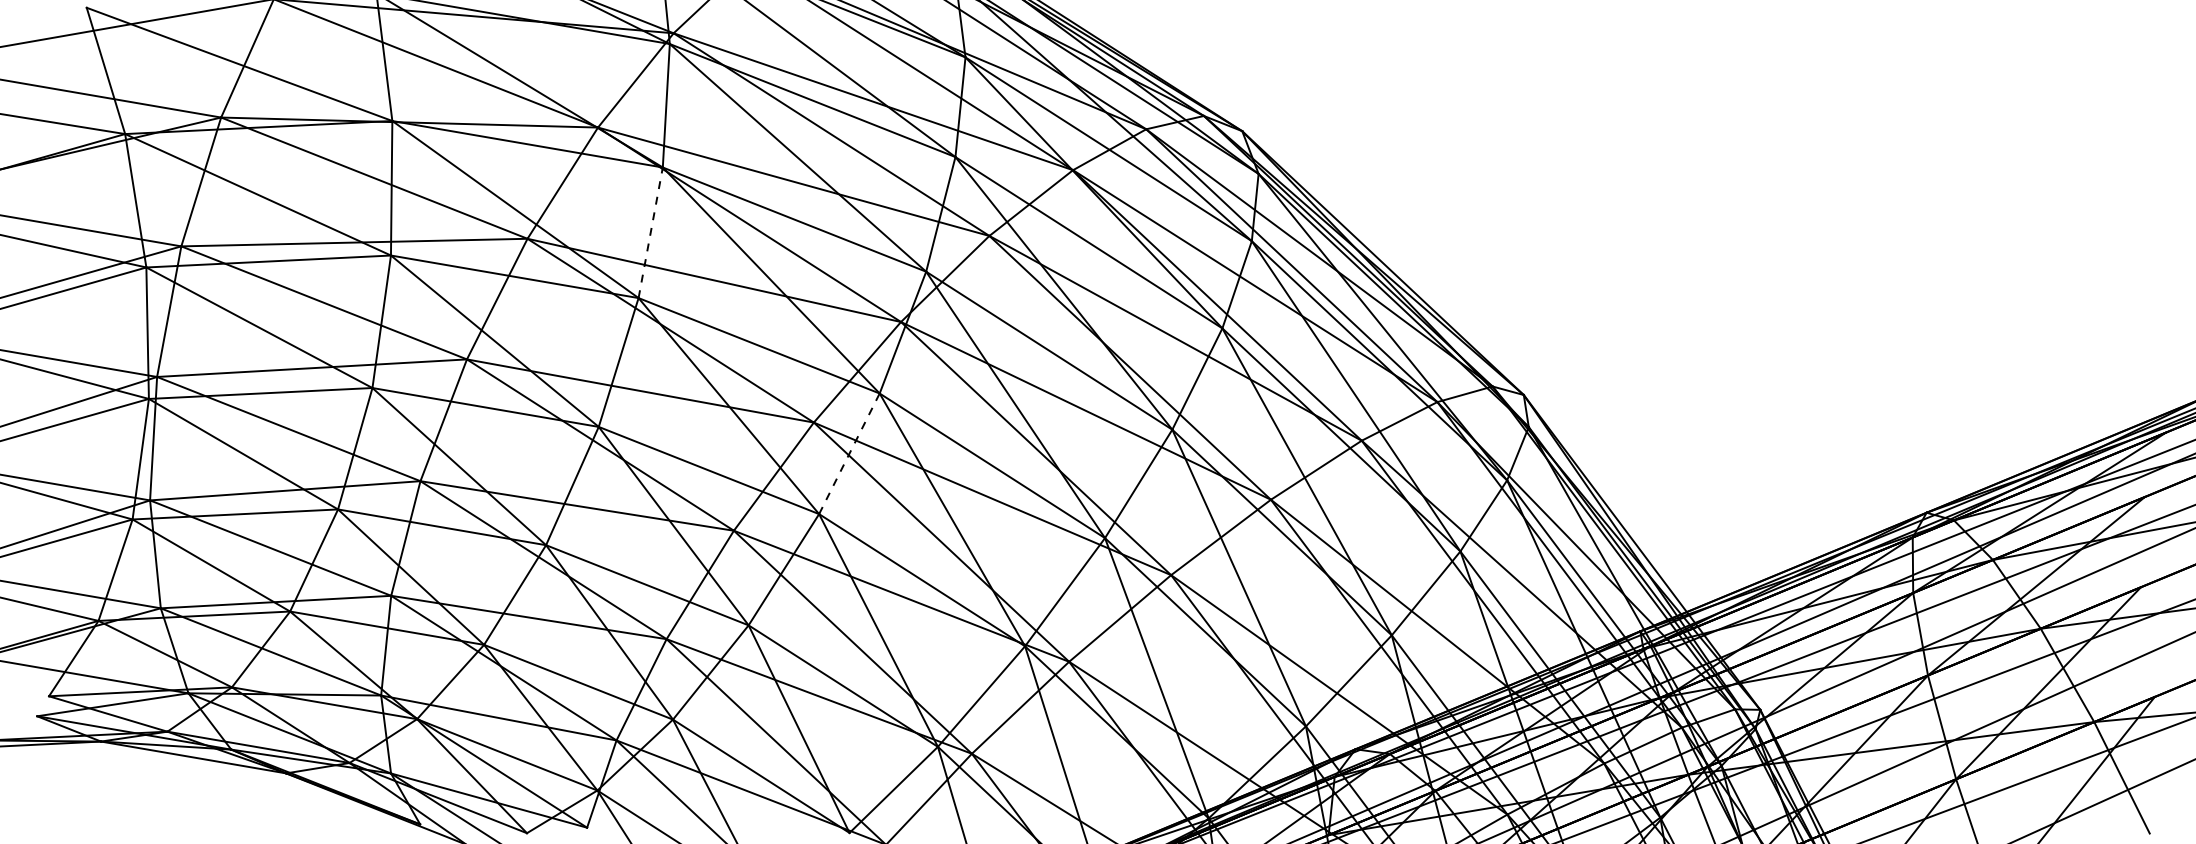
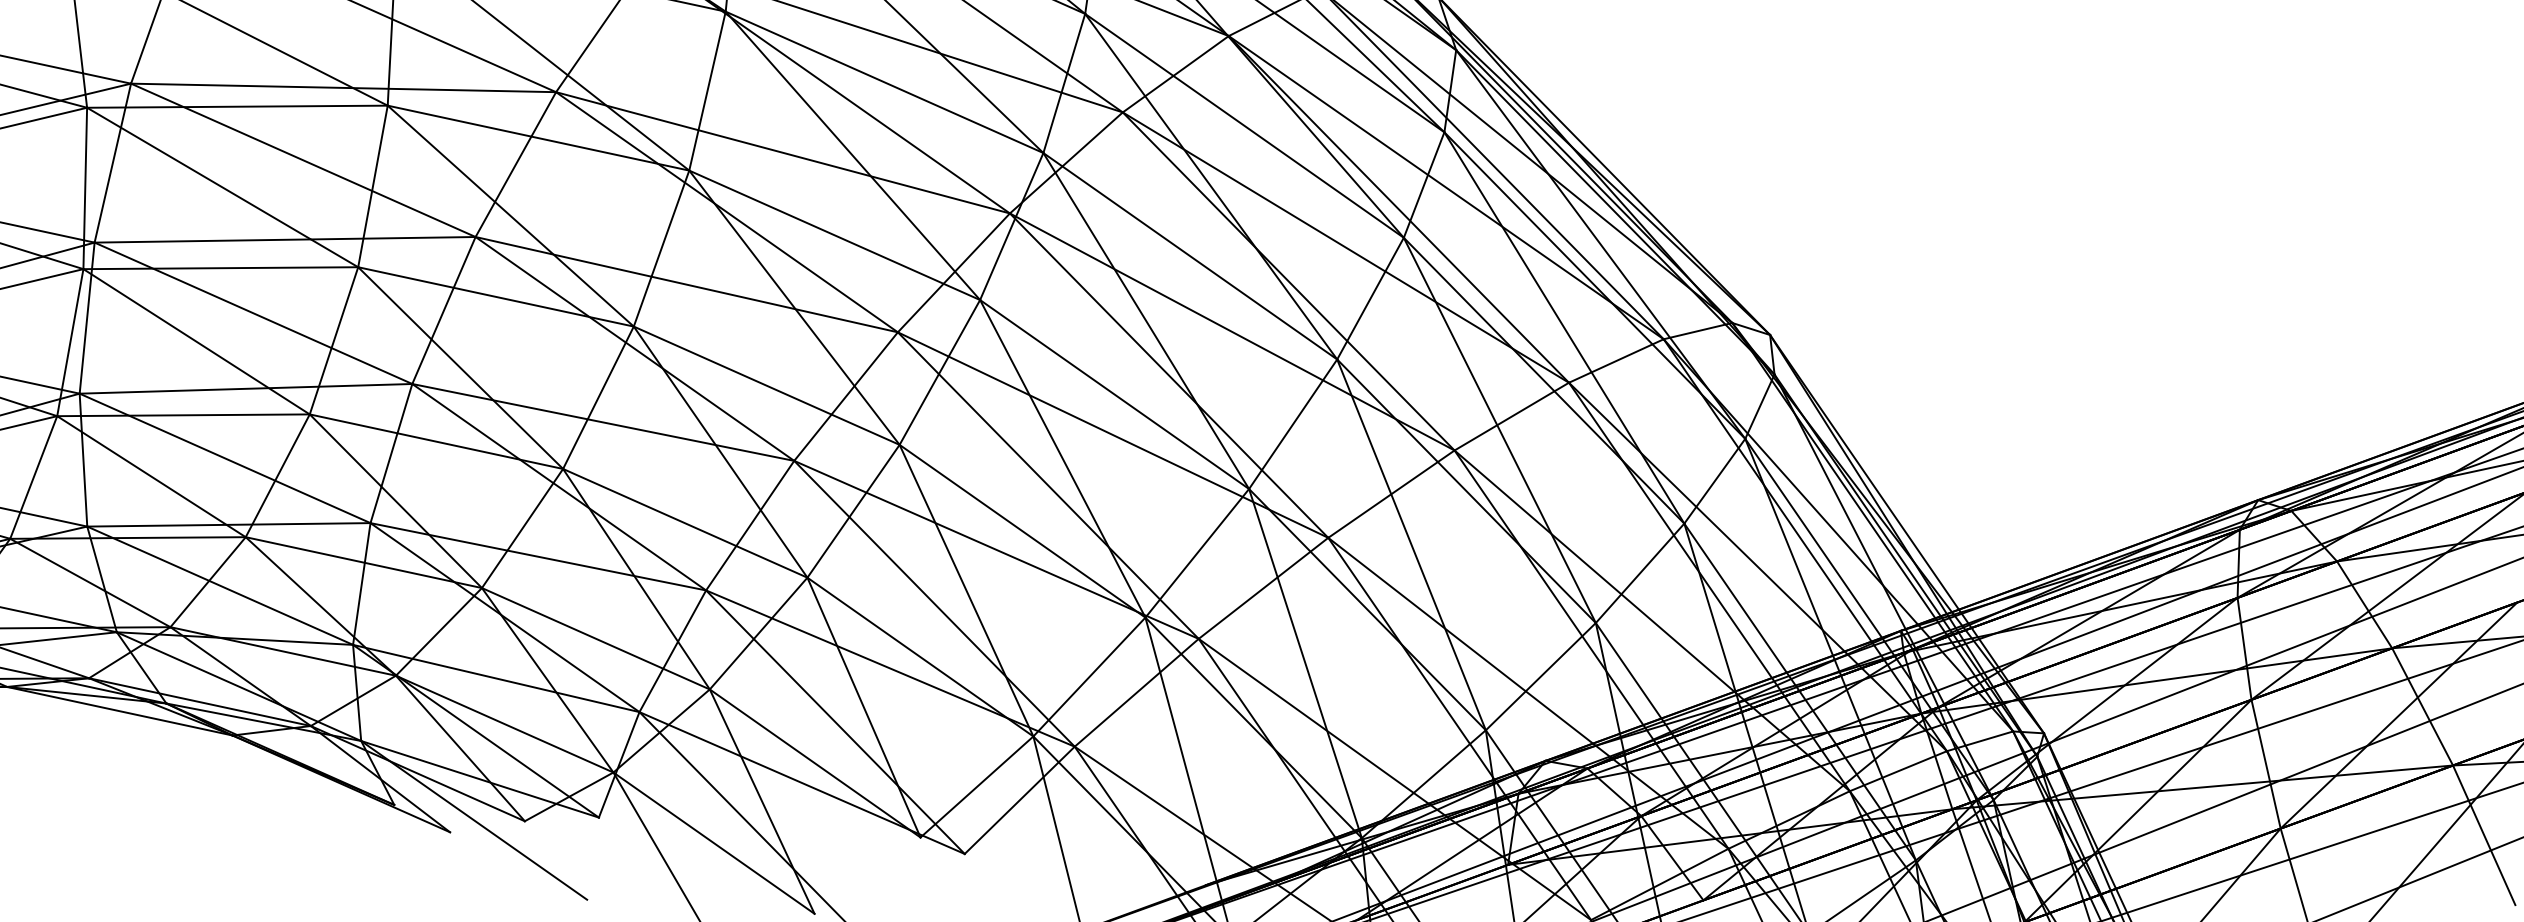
line: (650, 232) -> (707, 90), dashed -> solid
line: (849, 453) -> (939, 372), dashed -> solid

